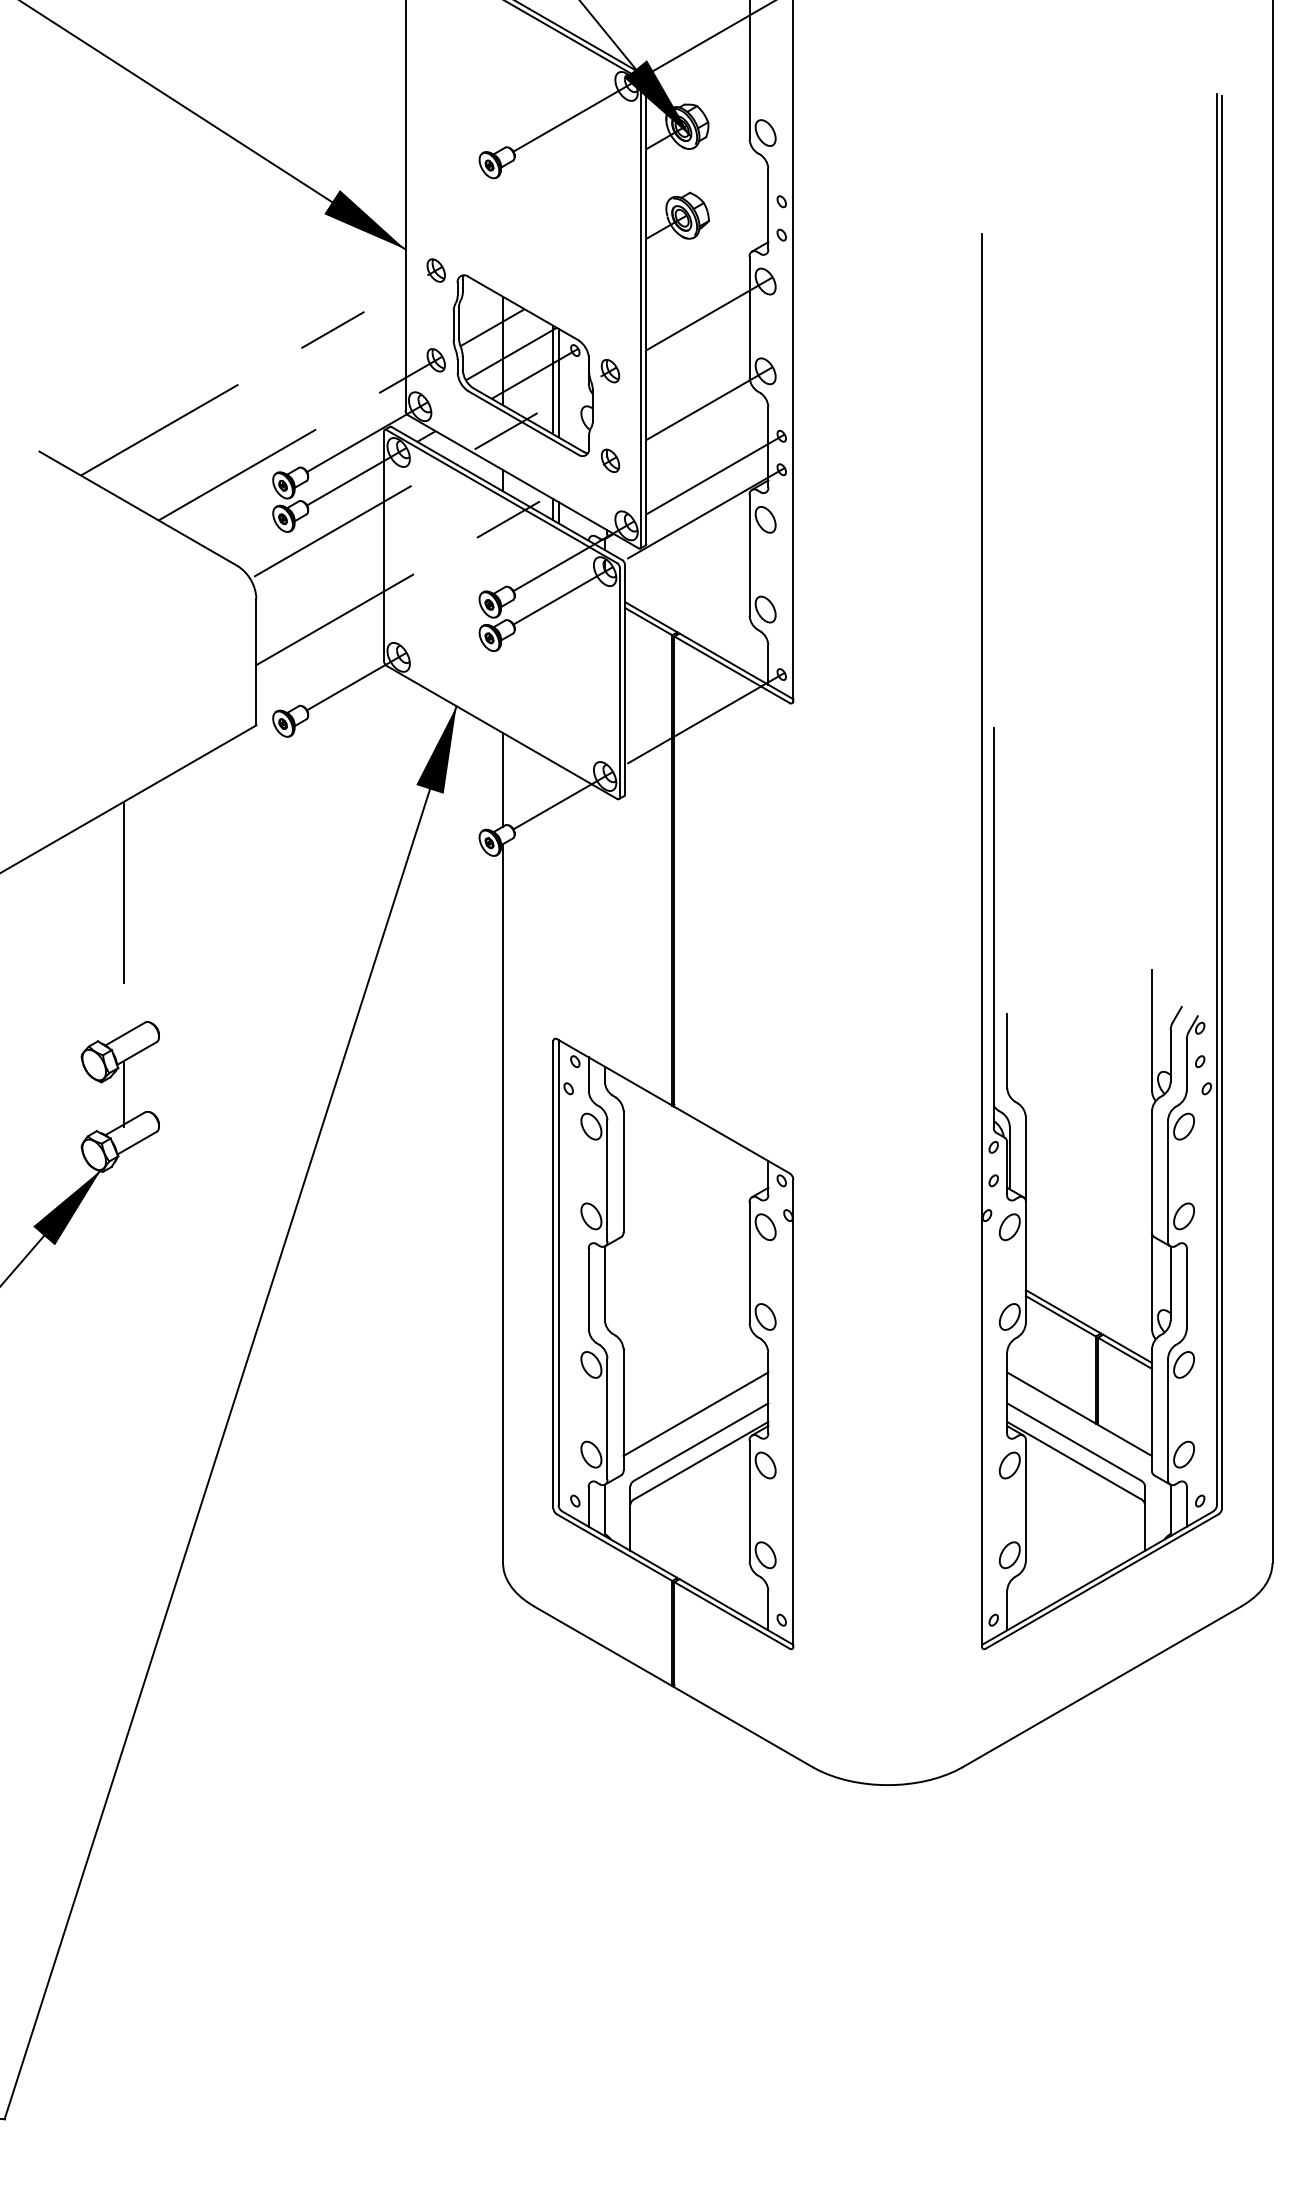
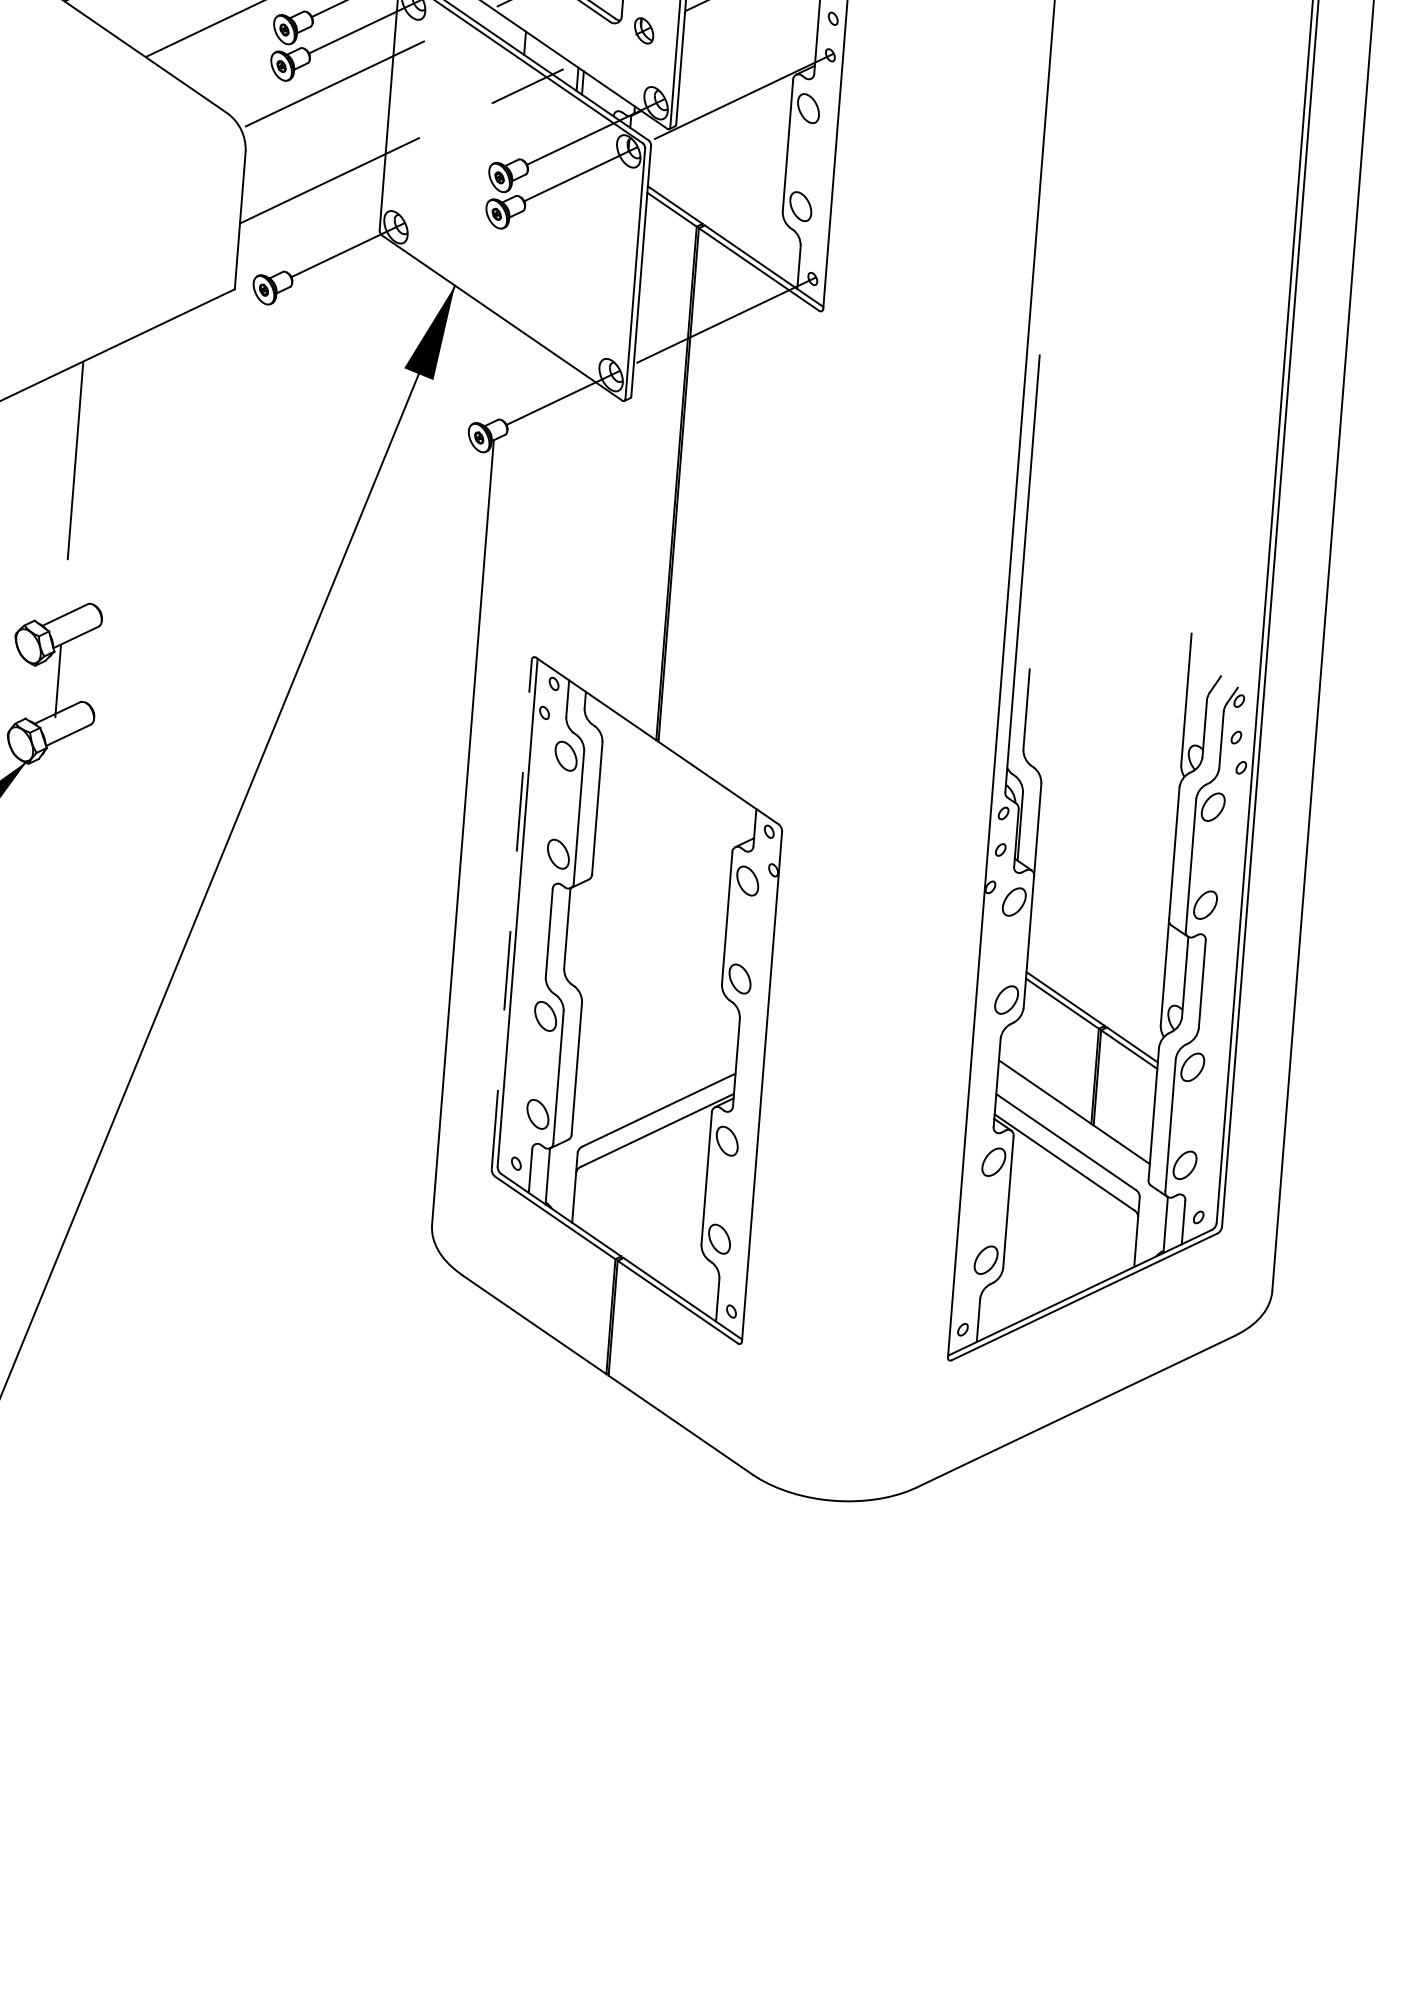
line: (715, 474) -> (757, 54), removed
line: (503, 779) -> (499, 369), removed
line: (553, 1274) -> (511, 914), solid -> dashed
line: (695, 1414) -> (655, 1079), removed

